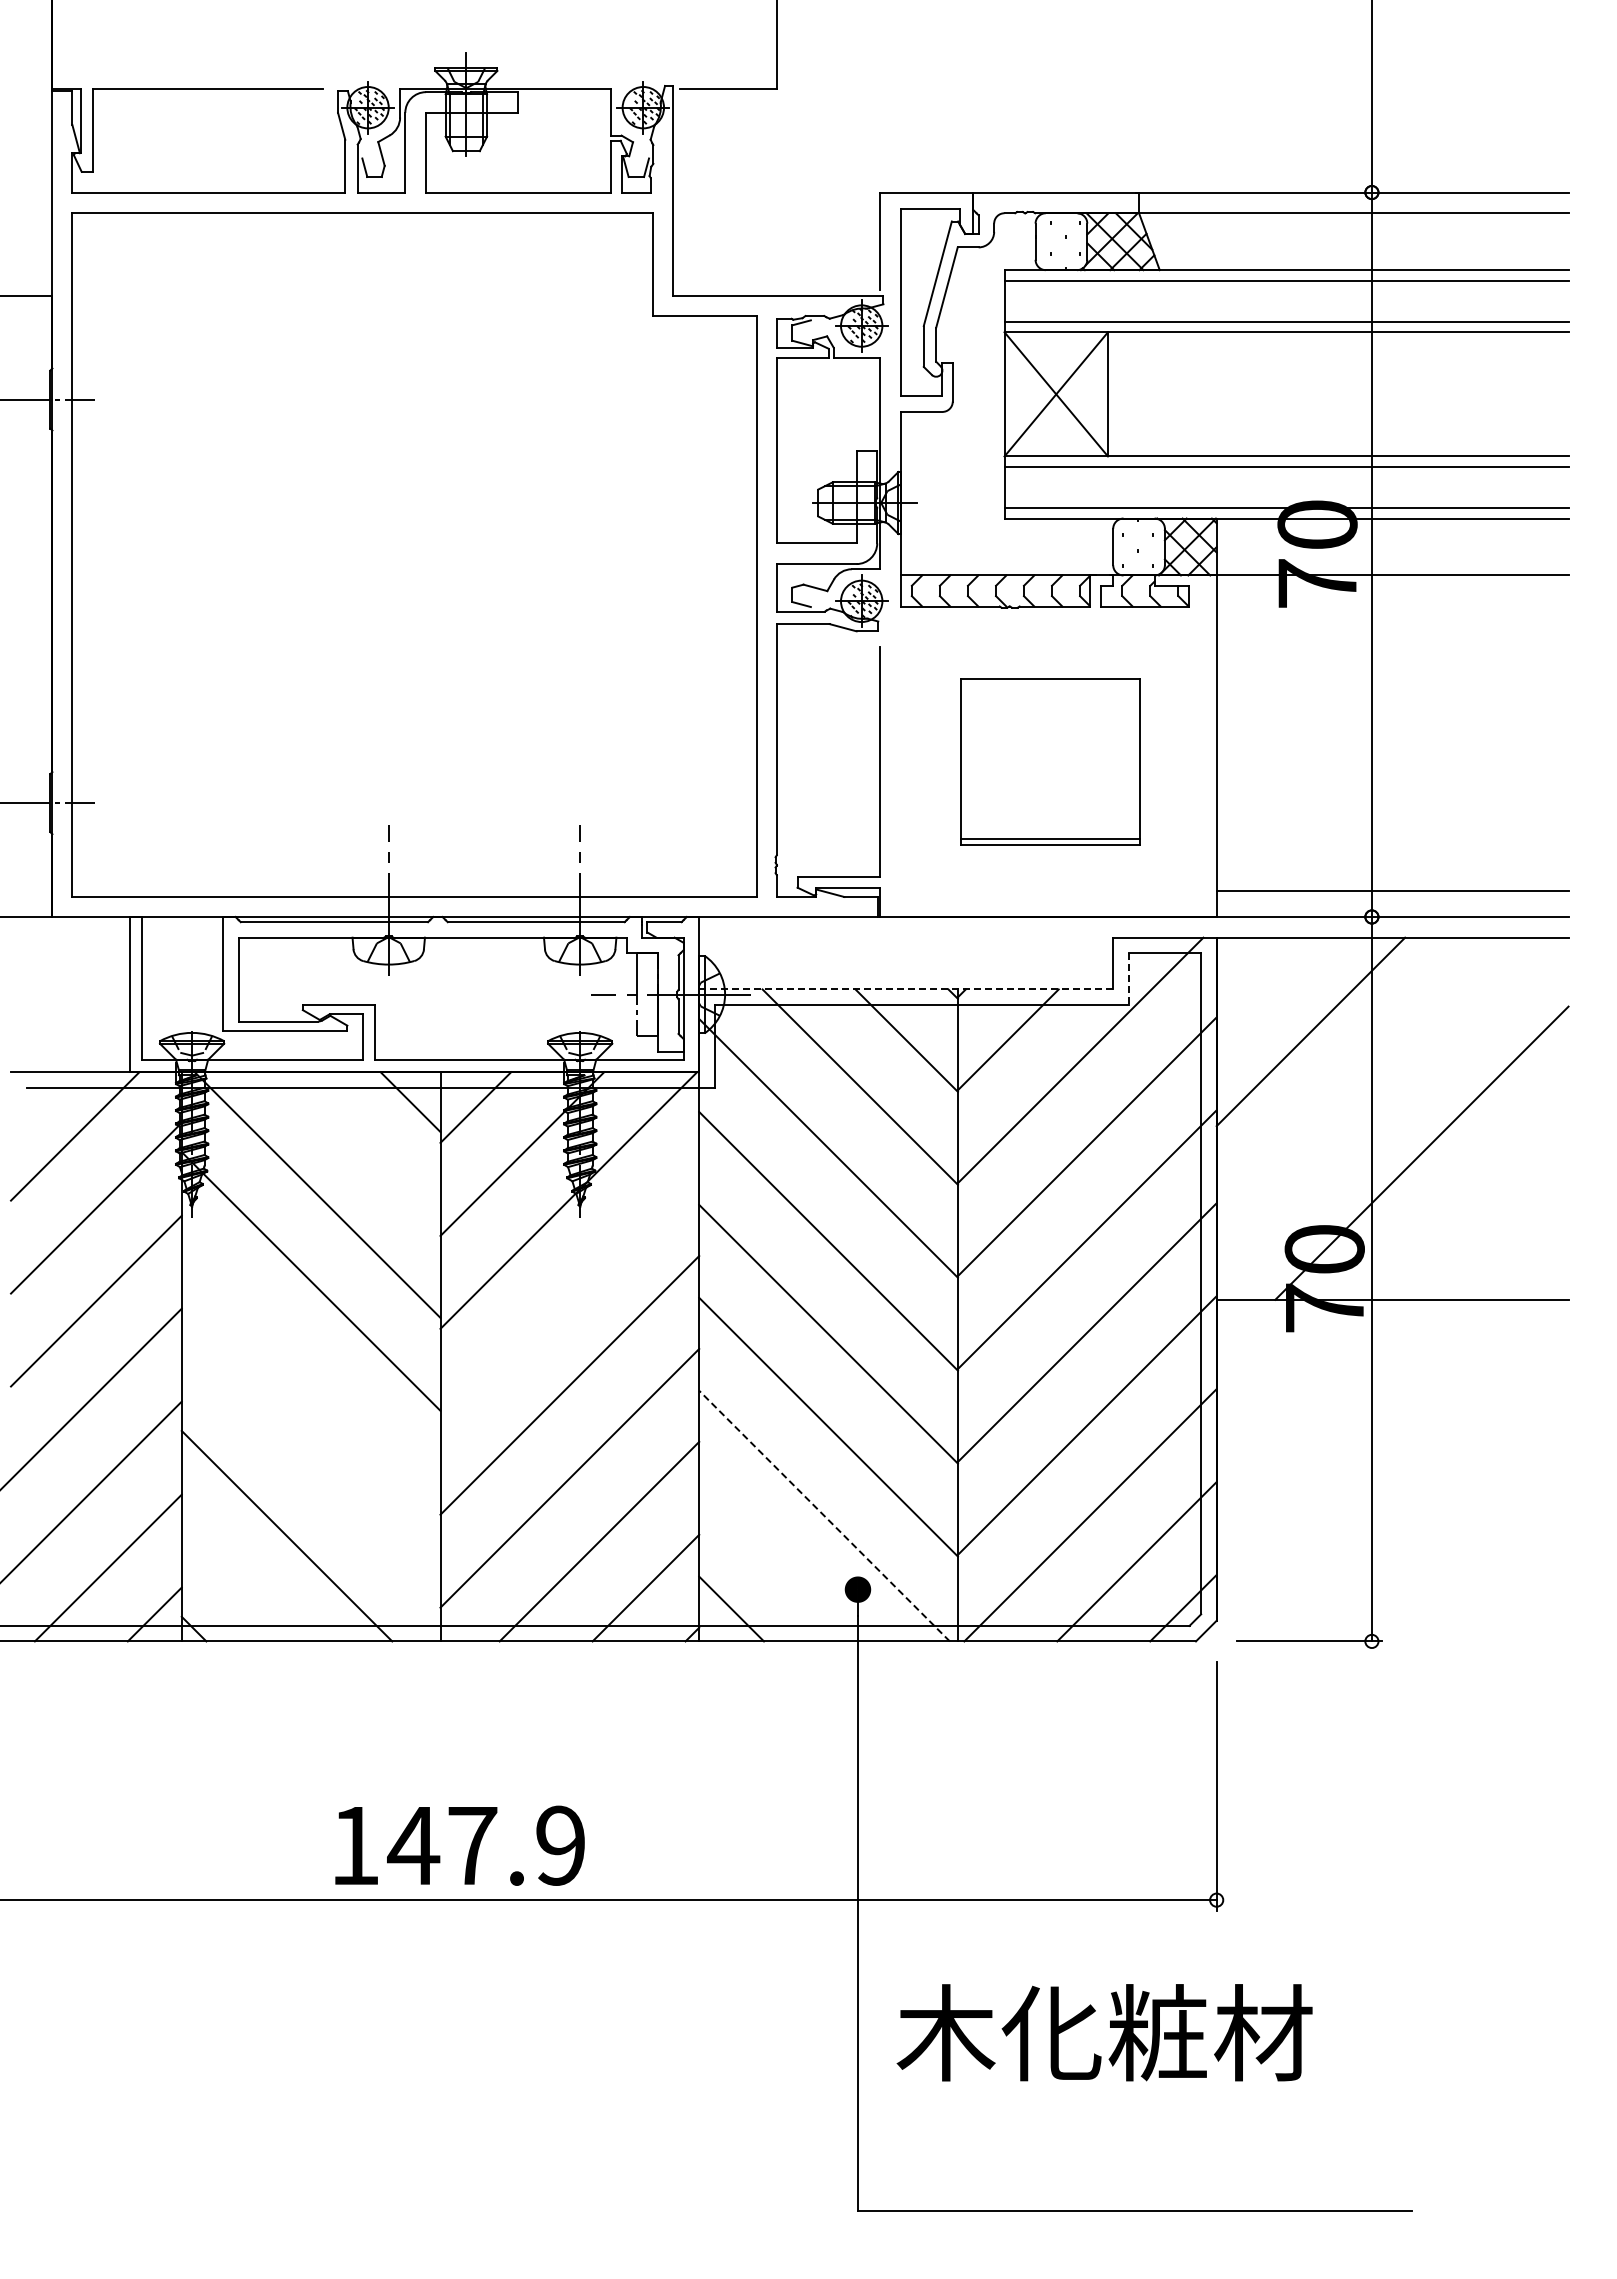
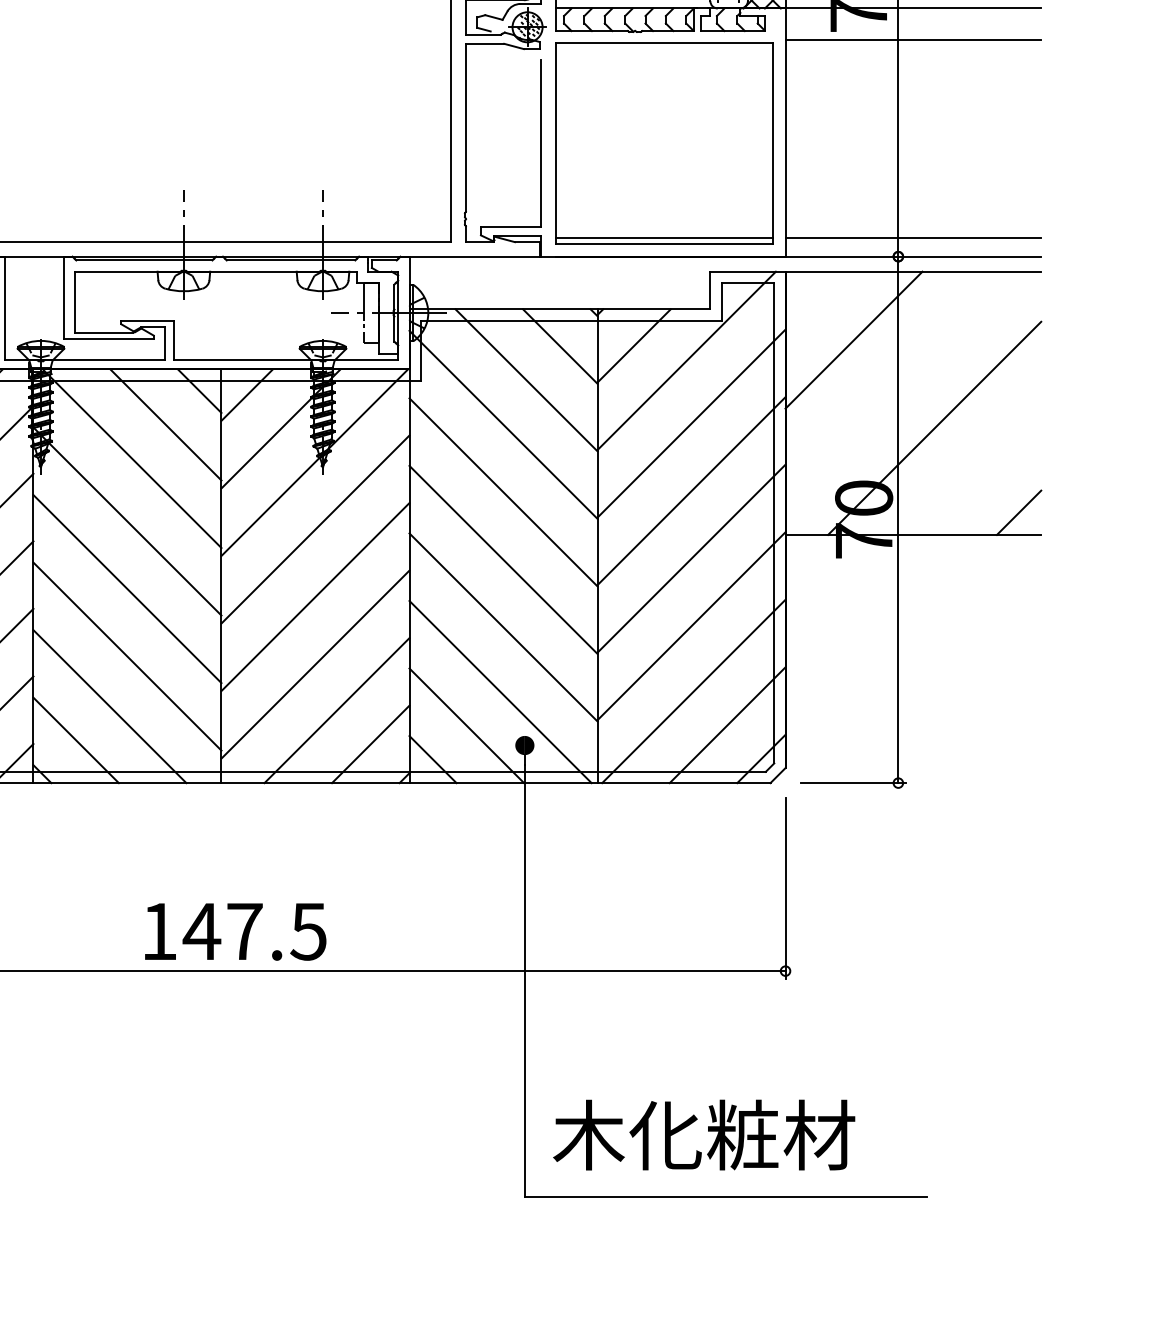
line: (1392, 618) -> (913, 39), added
part: (1050, 761) -> (664, 143), size x1.67
line: (1128, 979) -> (721, 302), dashed -> solid
line: (906, 989) -> (560, 309), dashed -> solid
line: (363, 1148) -> (165, 424), added
line: (1537, 1268) -> (1018, 512), added
line: (569, 1292) -> (315, 529), added
line: (310, 1374) -> (127, 589), added
line: (310, 1466) -> (127, 656), added
line: (824, 1515) -> (500, 691), dashed -> solid
line: (777, 1562) -> (466, 725), added
line: (240, 1582) -> (76, 740), added
text: (559, 1845) -> (307, 931), 147.9 -> 147.5
text: (1104, 2032) -> (704, 1134), moved

